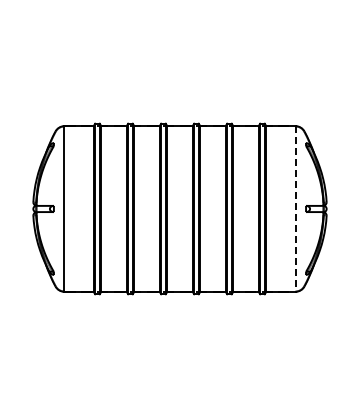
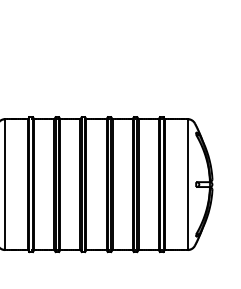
line: (295, 209) -> (187, 185), dashed -> solid

